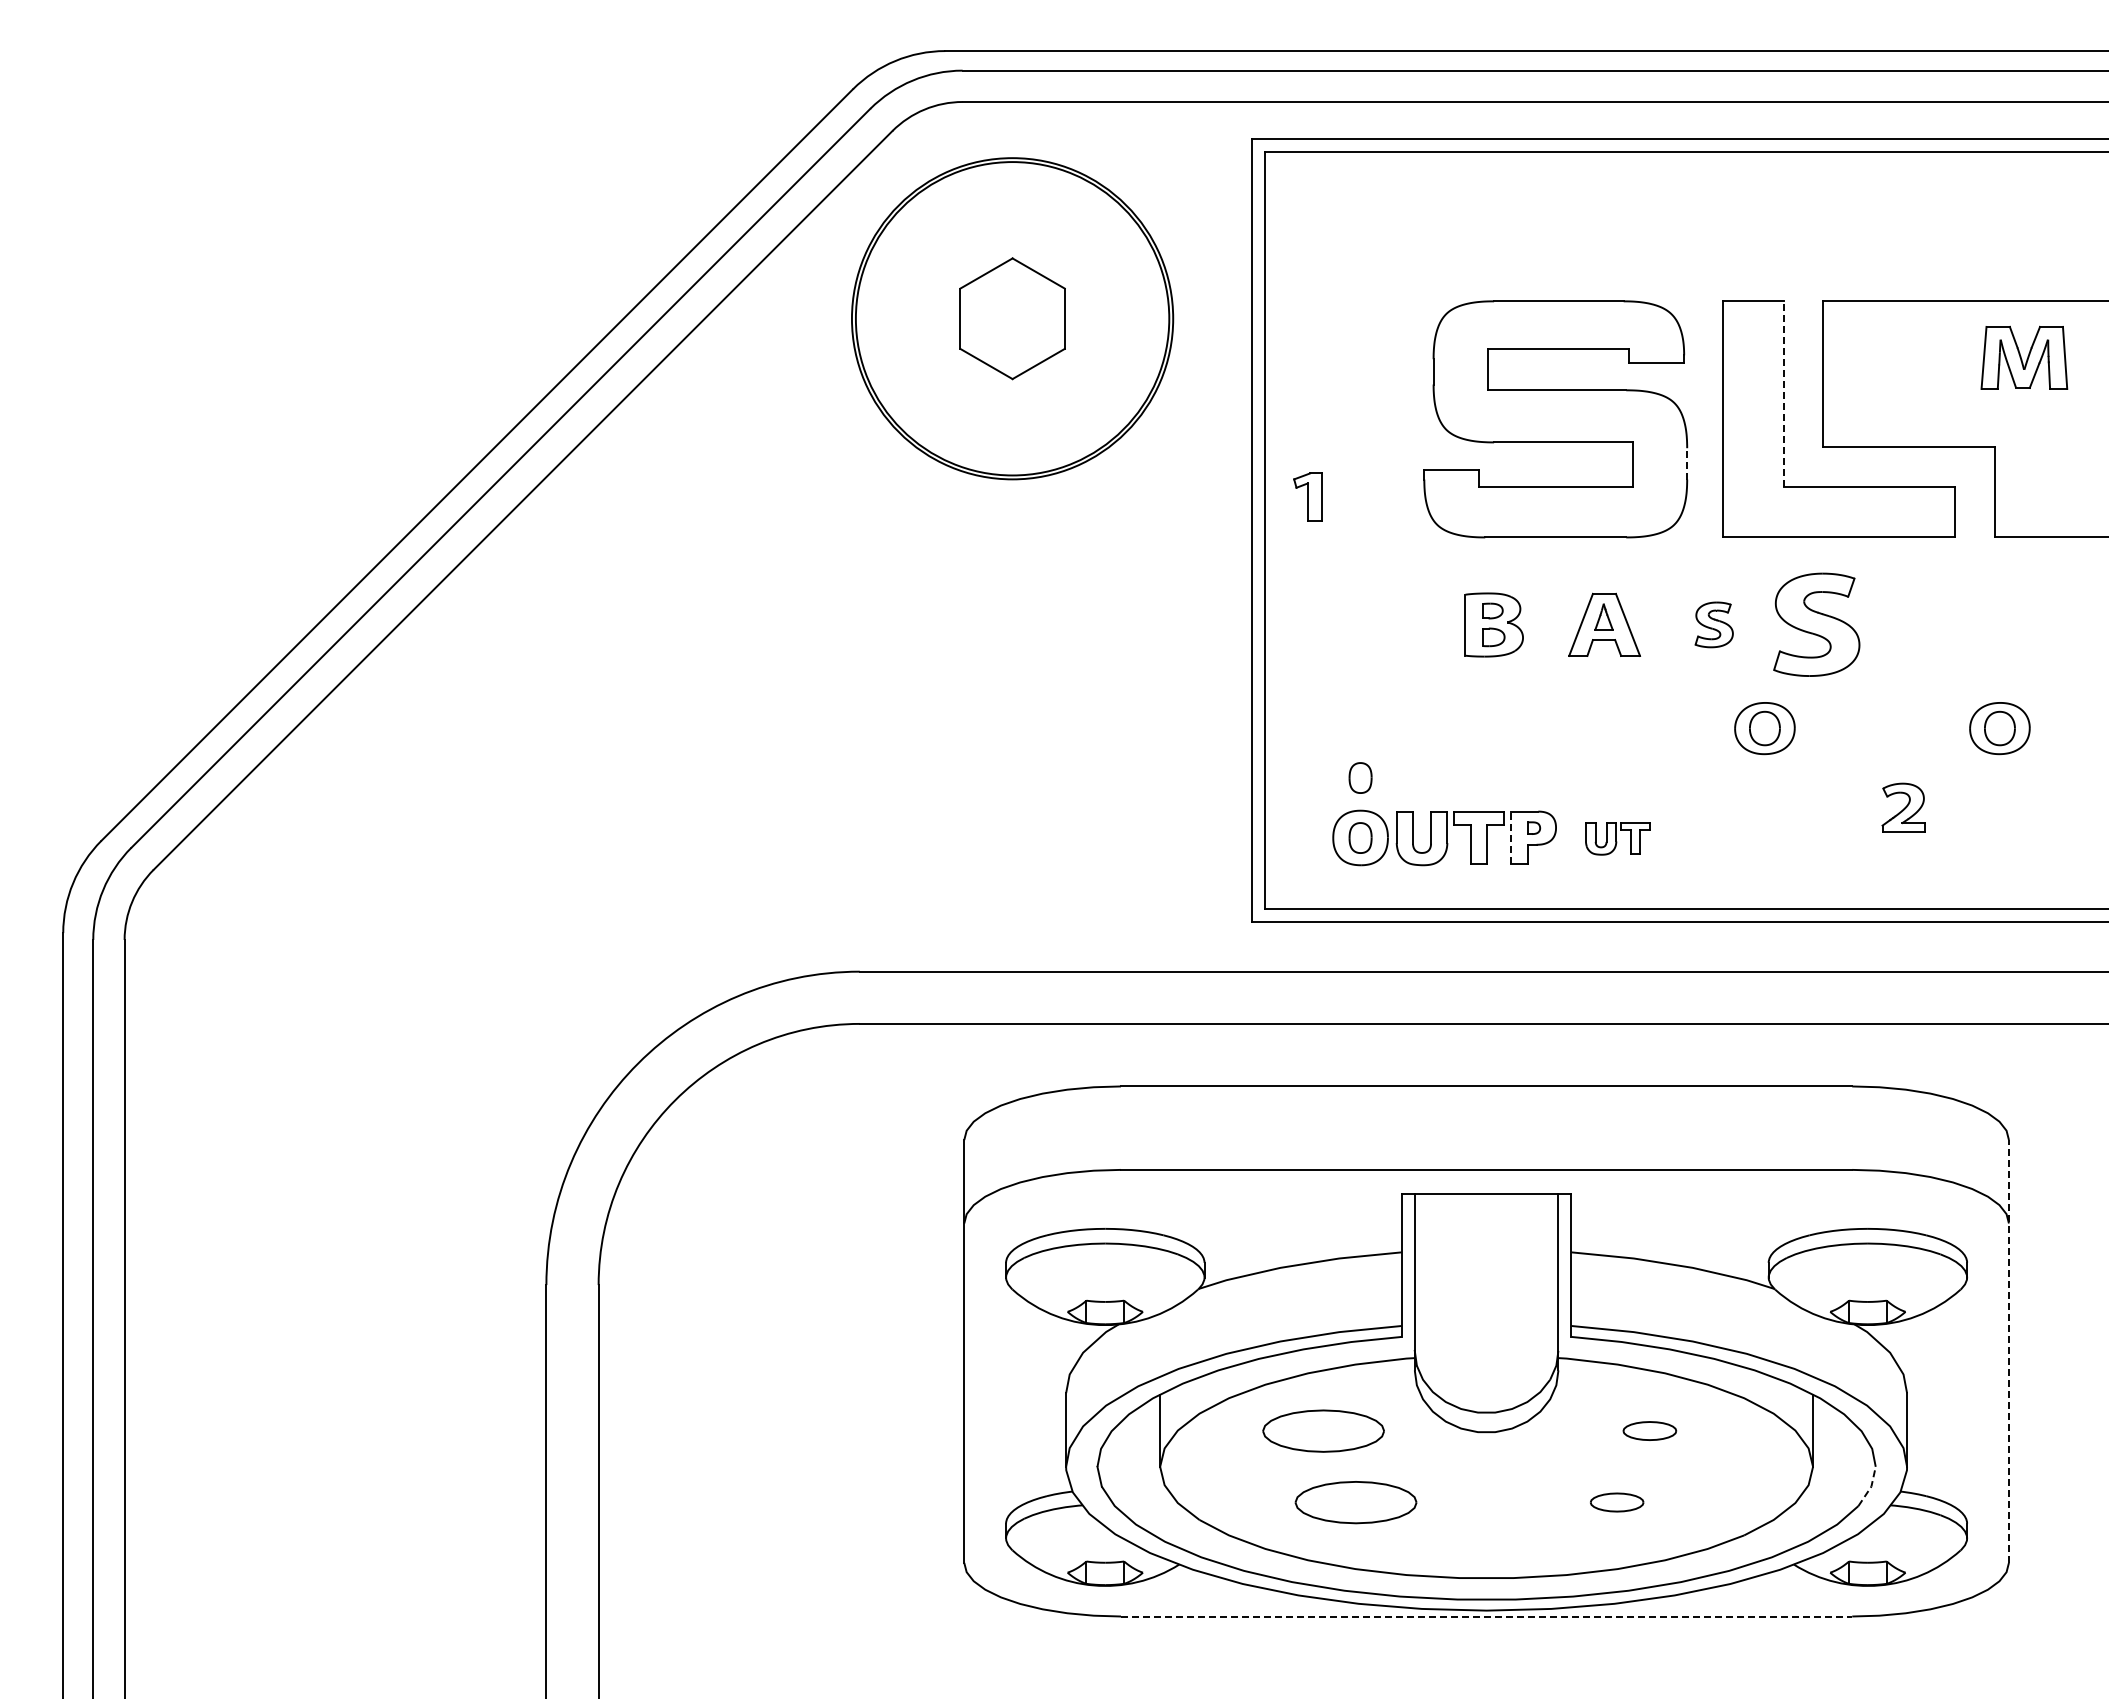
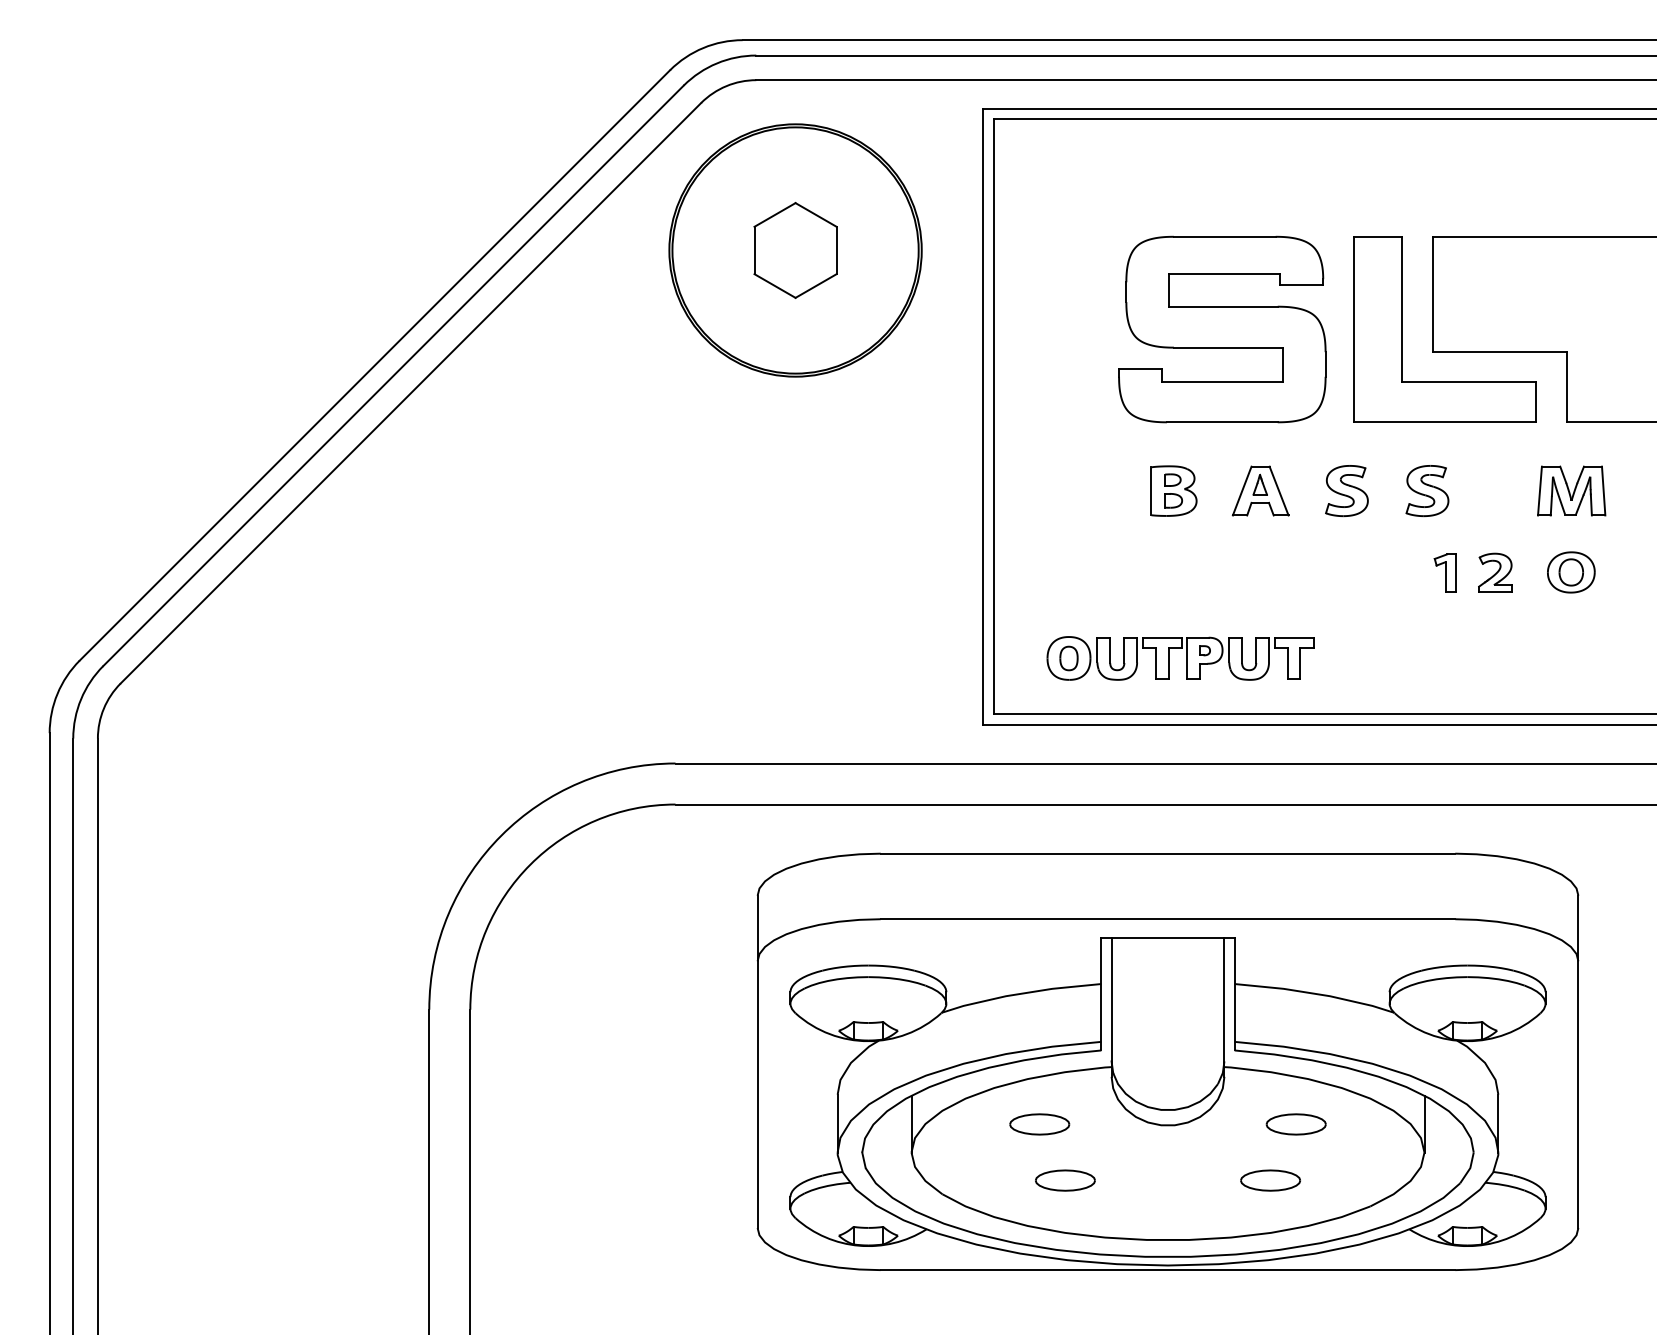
part: (2024, 357) -> (1571, 490), moved
line: (1784, 393) -> (1402, 309), dashed -> solid
line: (1687, 463) -> (1325, 364), dashed -> solid
part: (1307, 496) -> (1445, 572), moved
part: (1713, 624) -> (1346, 490), size x1.43
part: (1816, 624) -> (1427, 490), size x0.62
part: (1764, 728) -> (1386, 572), removed
part: (1360, 777) -> (1068, 610), removed
part: (1903, 807) -> (1495, 572), moved
line: (1511, 837) -> (1187, 658), dashed -> solid
part: (1617, 838) -> (1270, 658), size x1.67
line: (2008, 1350) -> (1578, 1061), dashed -> solid
part: (1322, 1430) -> (1039, 1123), size x0.62
part: (1649, 1430) -> (1295, 1123), size x1.43
line: (1870, 1487) -> (1469, 1168), dashed -> solid
part: (1355, 1502) -> (1064, 1180), size x0.62
part: (1616, 1502) -> (1270, 1180), size x1.43
line: (1486, 1616) -> (1167, 1270), dashed -> solid

